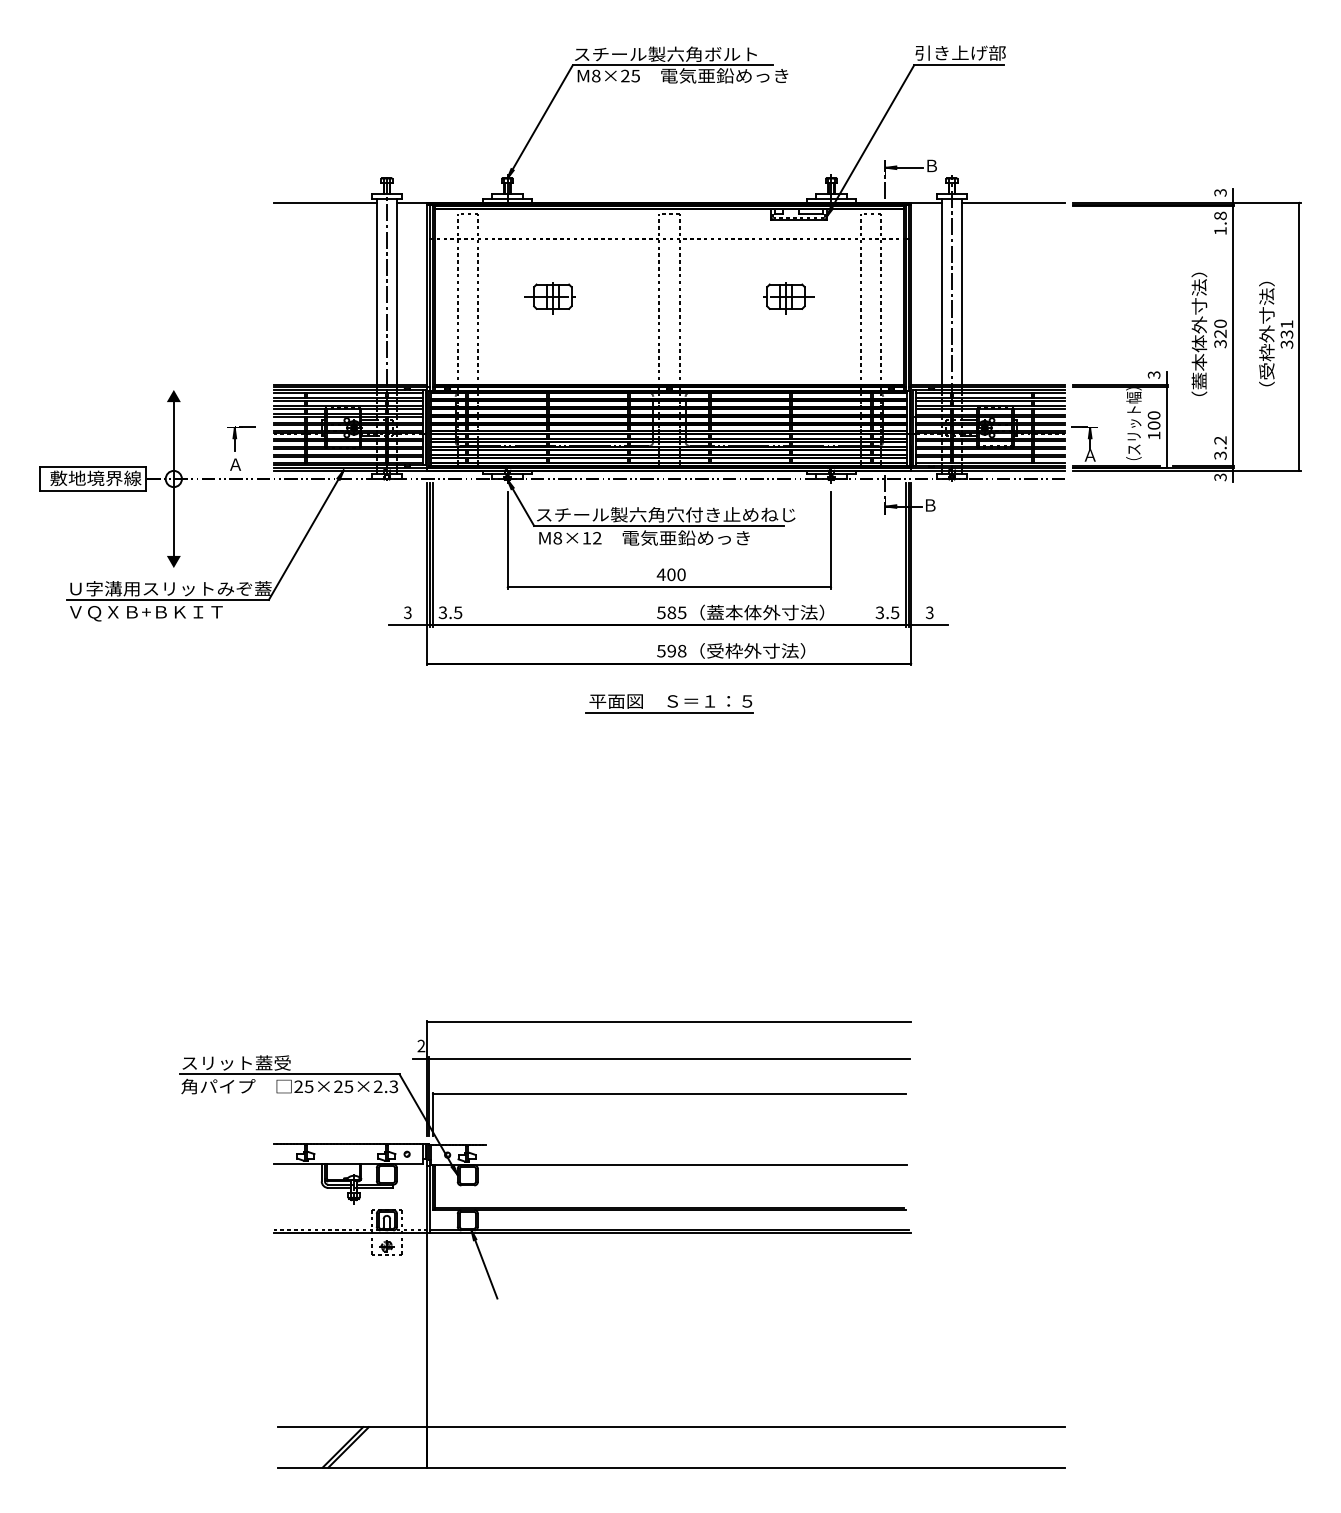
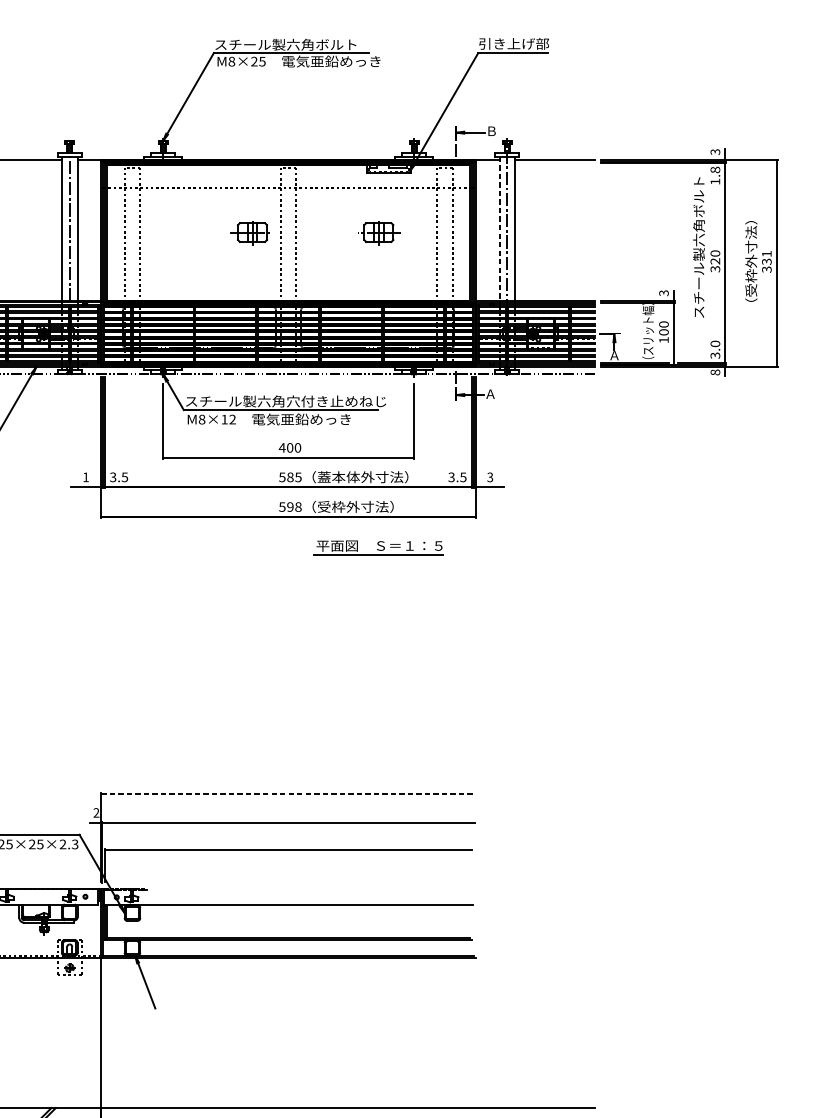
line: (941, 291) -> (499, 228), solid -> dashed
part: (549, 298) -> (249, 233), moved
text: (1199, 315) -> (699, 247), （蓋本体外寸法） -> スチール製六角ボルト
text: (1220, 440) -> (715, 343), 3.2 -> 3.0
text: (1220, 477) -> (715, 372), 3 -> 8
text: (929, 505) -> (490, 394), Ｂ -> Ａ
text: (407, 612) -> (85, 477), 3 -> 1
part: (669, 703) -> (378, 547), moved
line: (669, 1021) -> (288, 793), solid -> dashed

